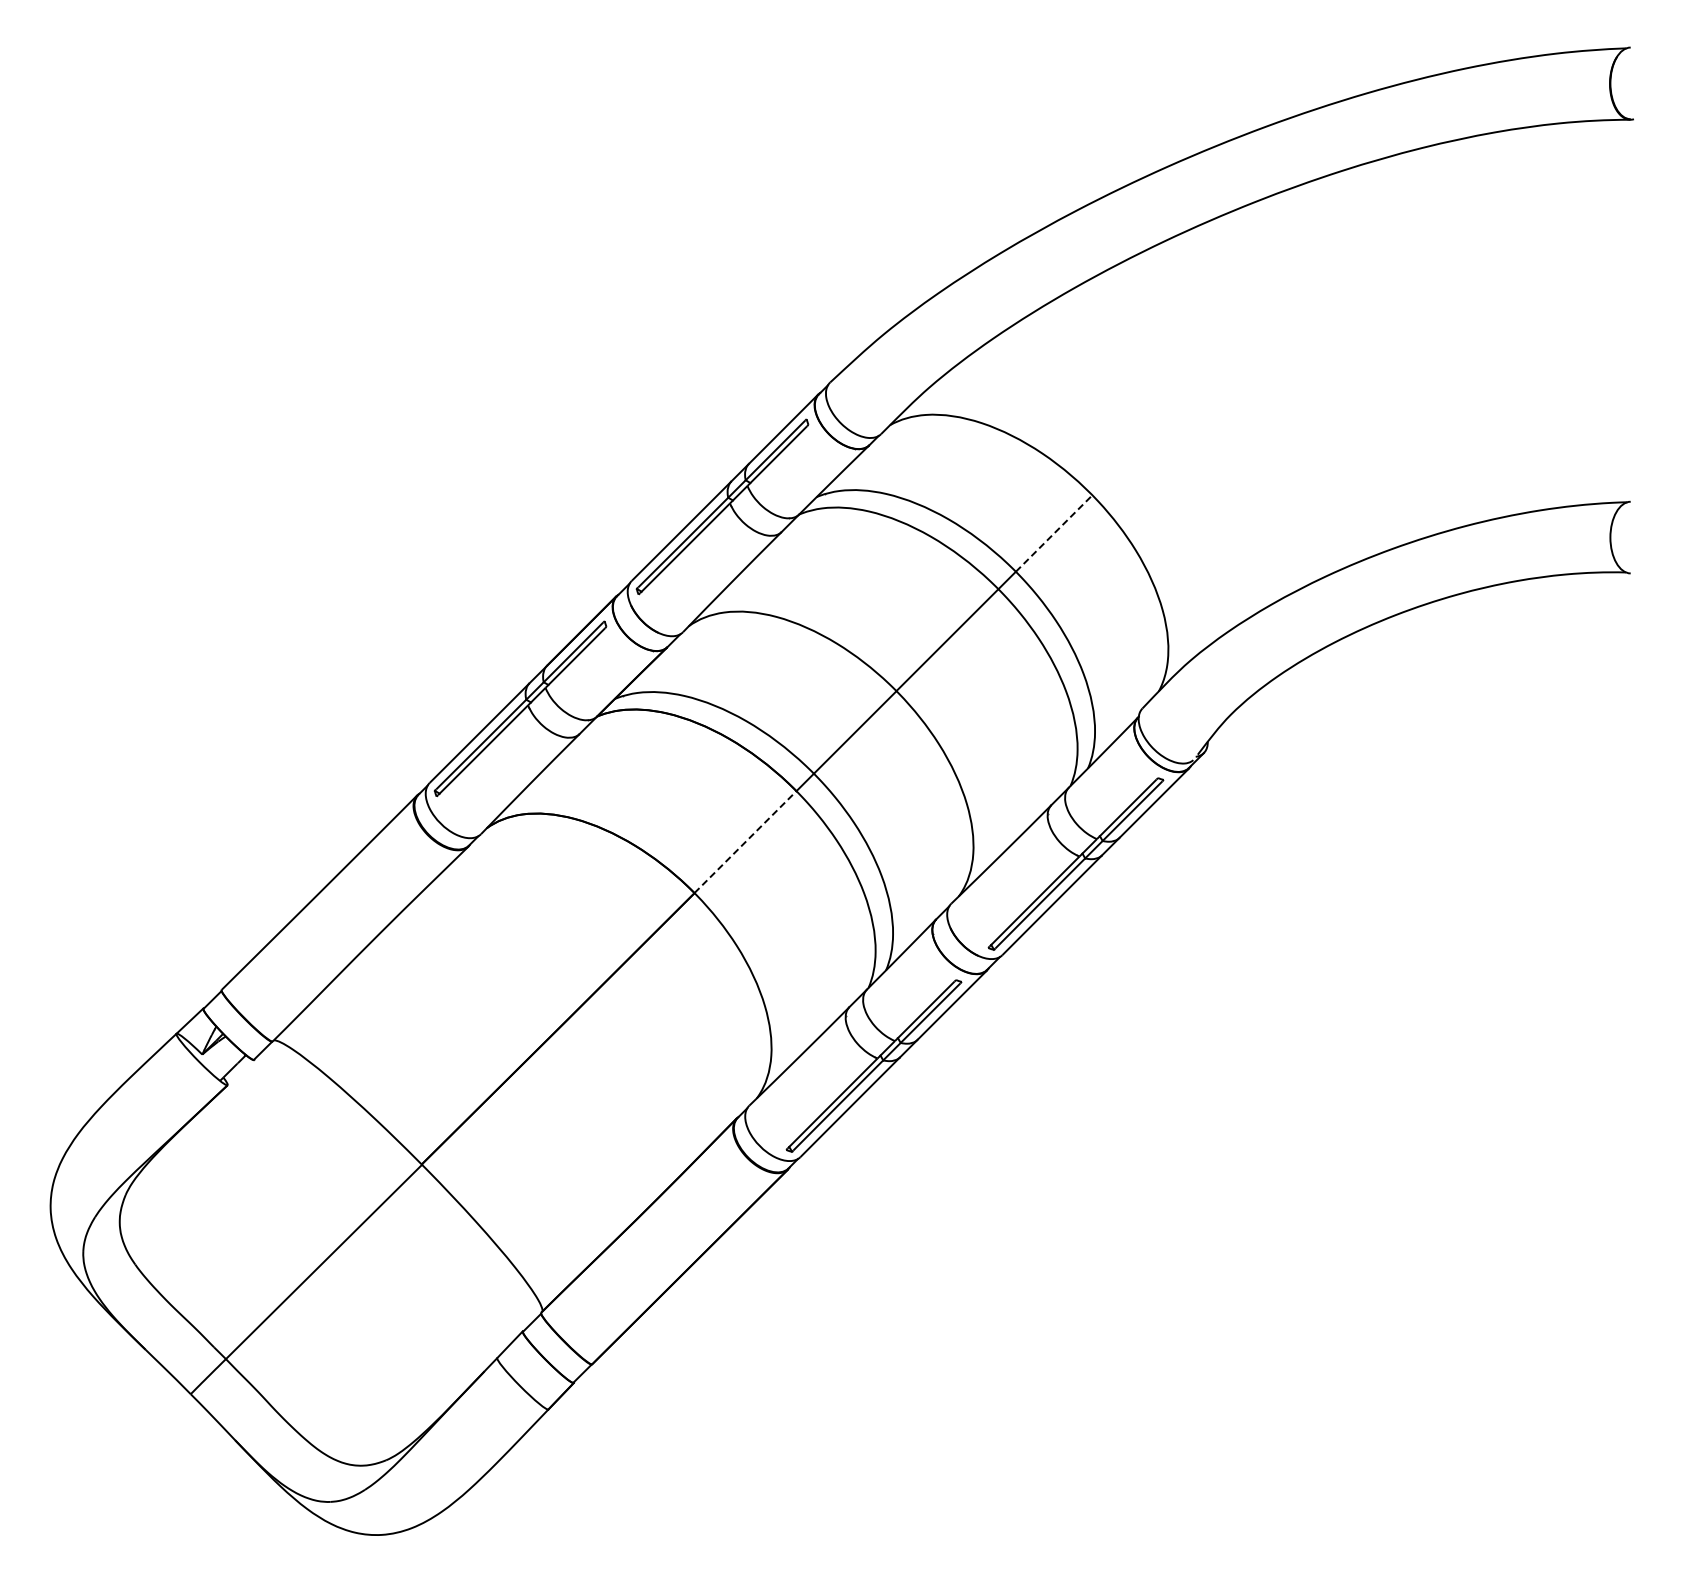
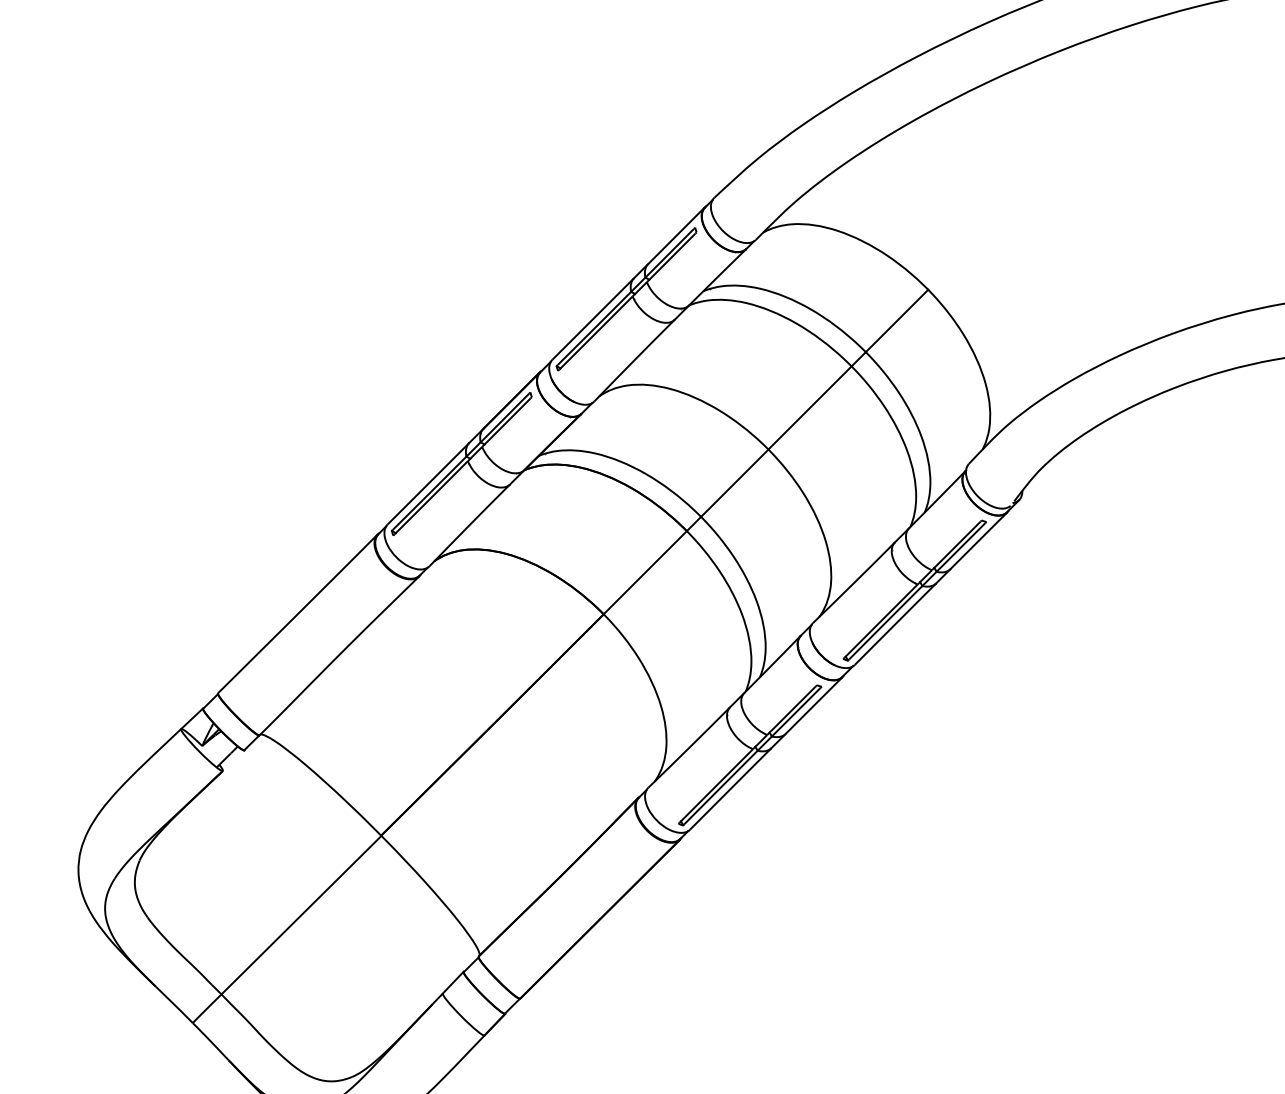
line: (1054, 533) -> (897, 320), dashed -> solid
line: (745, 841) -> (645, 572), dashed -> solid

